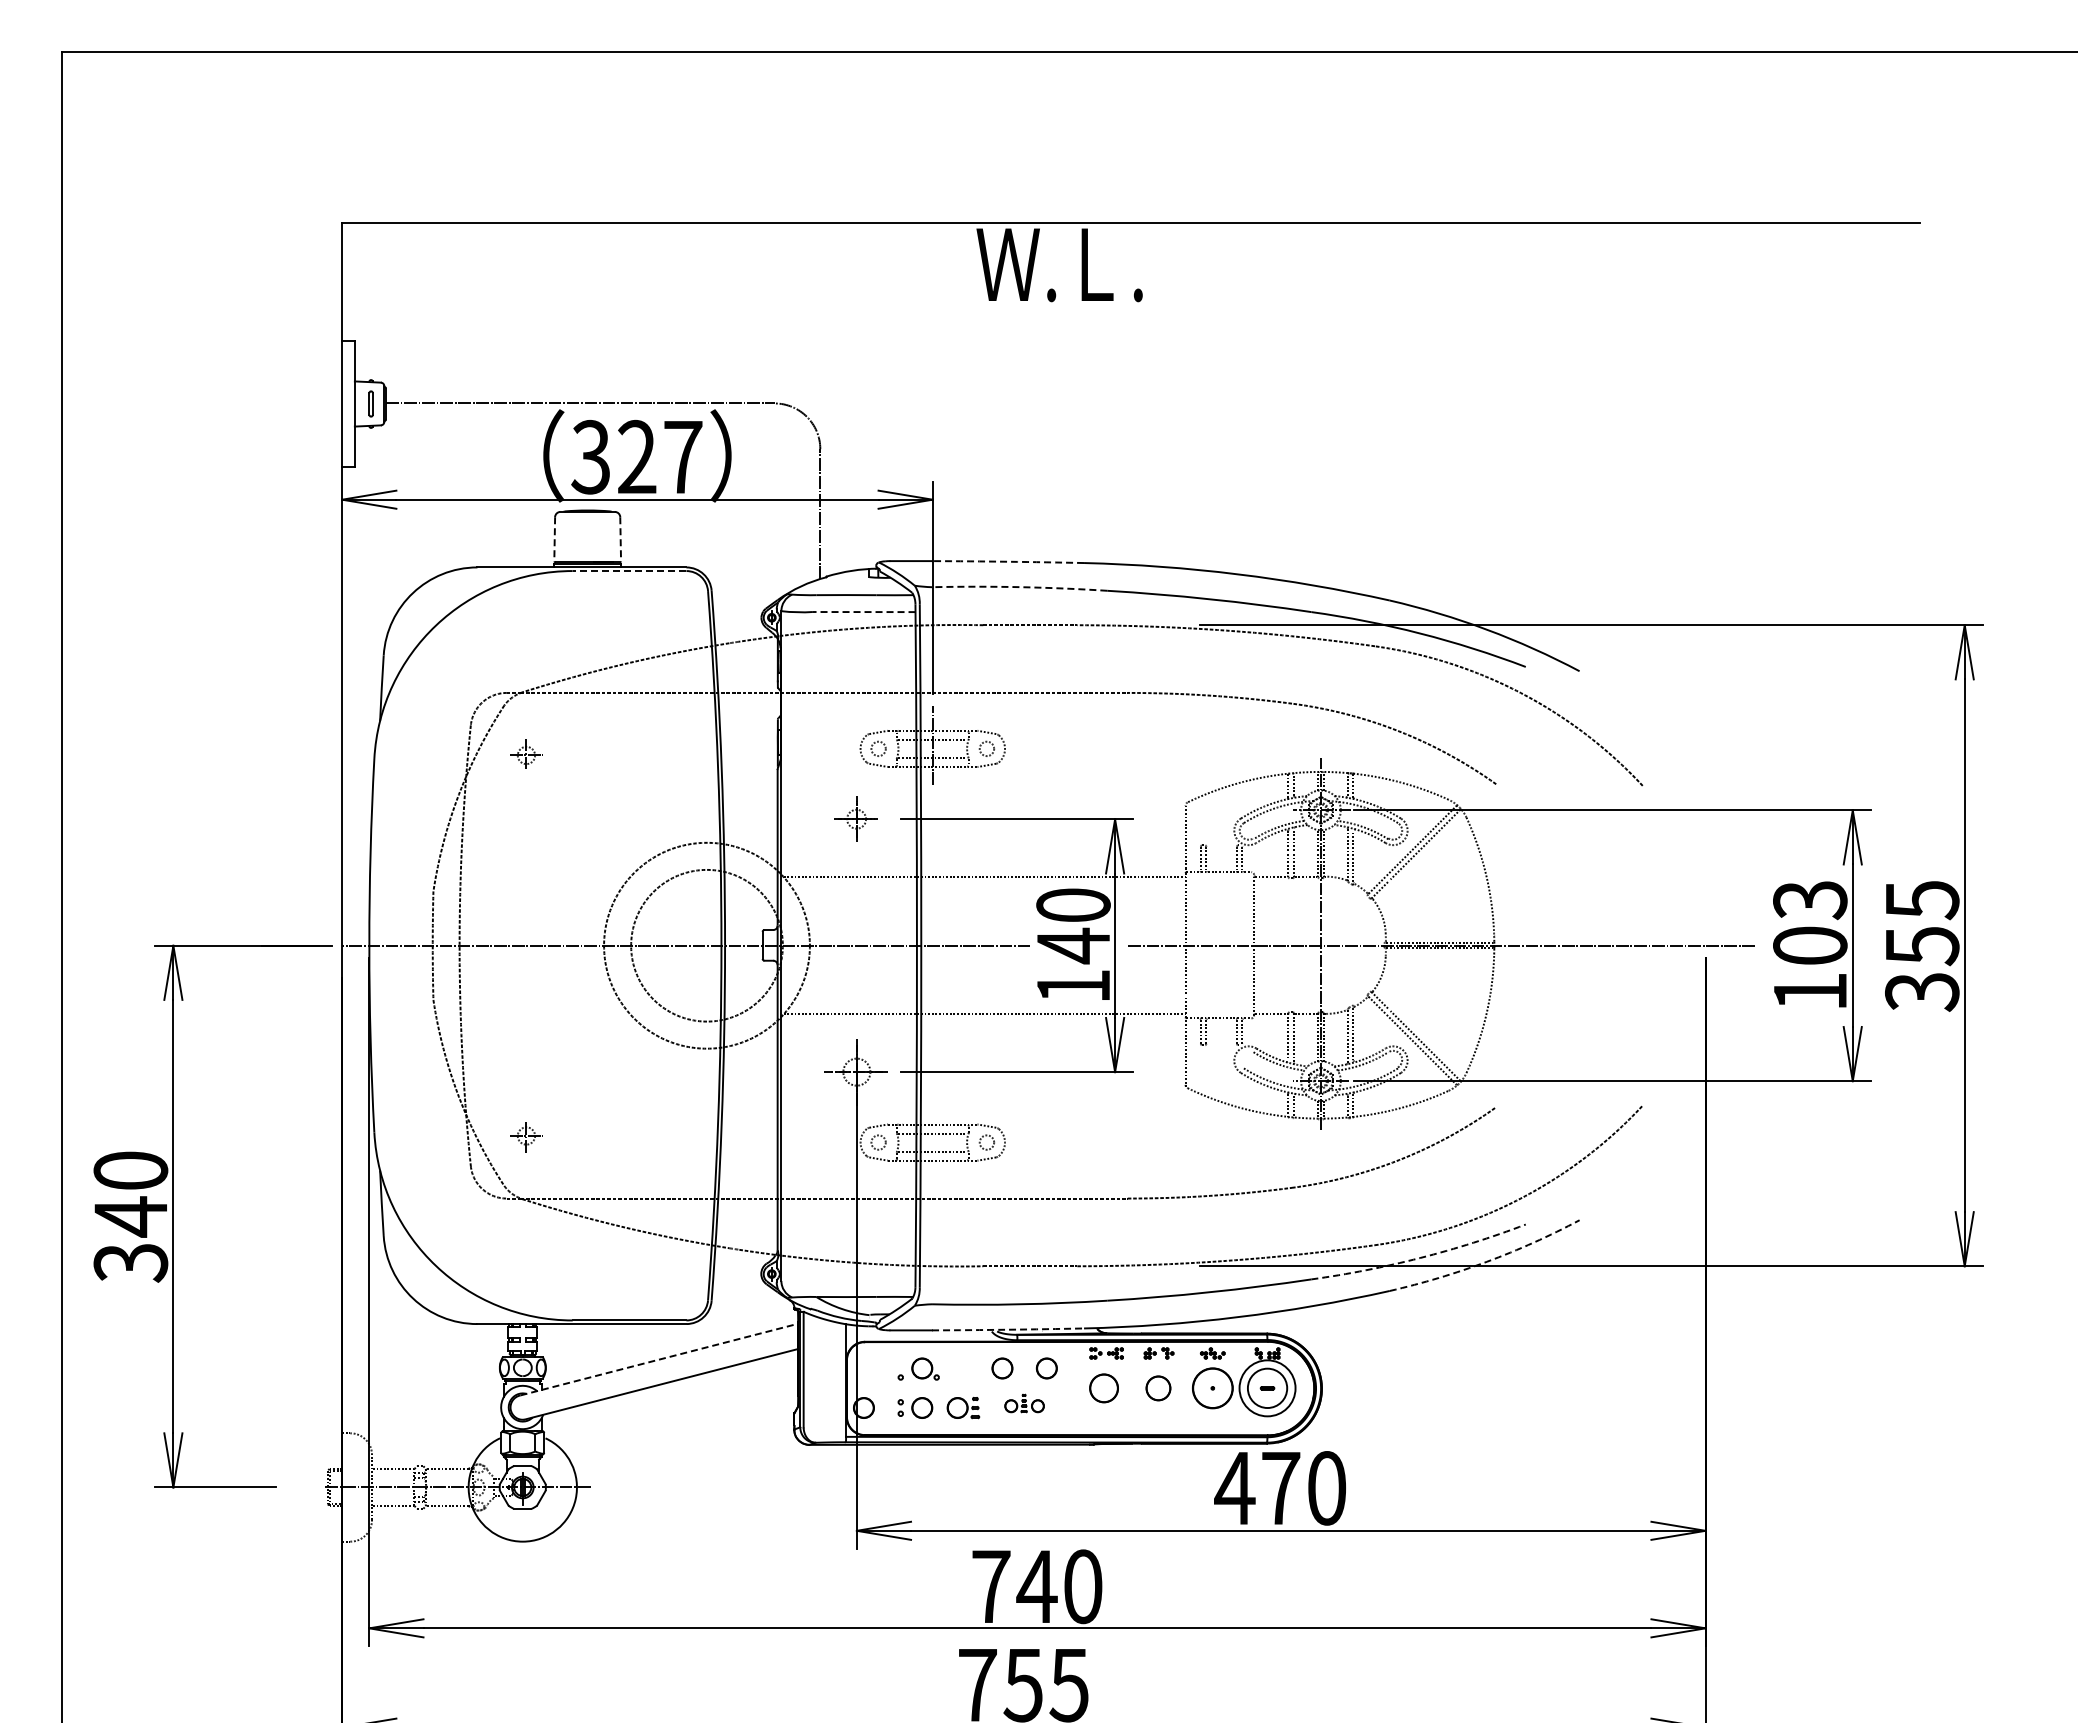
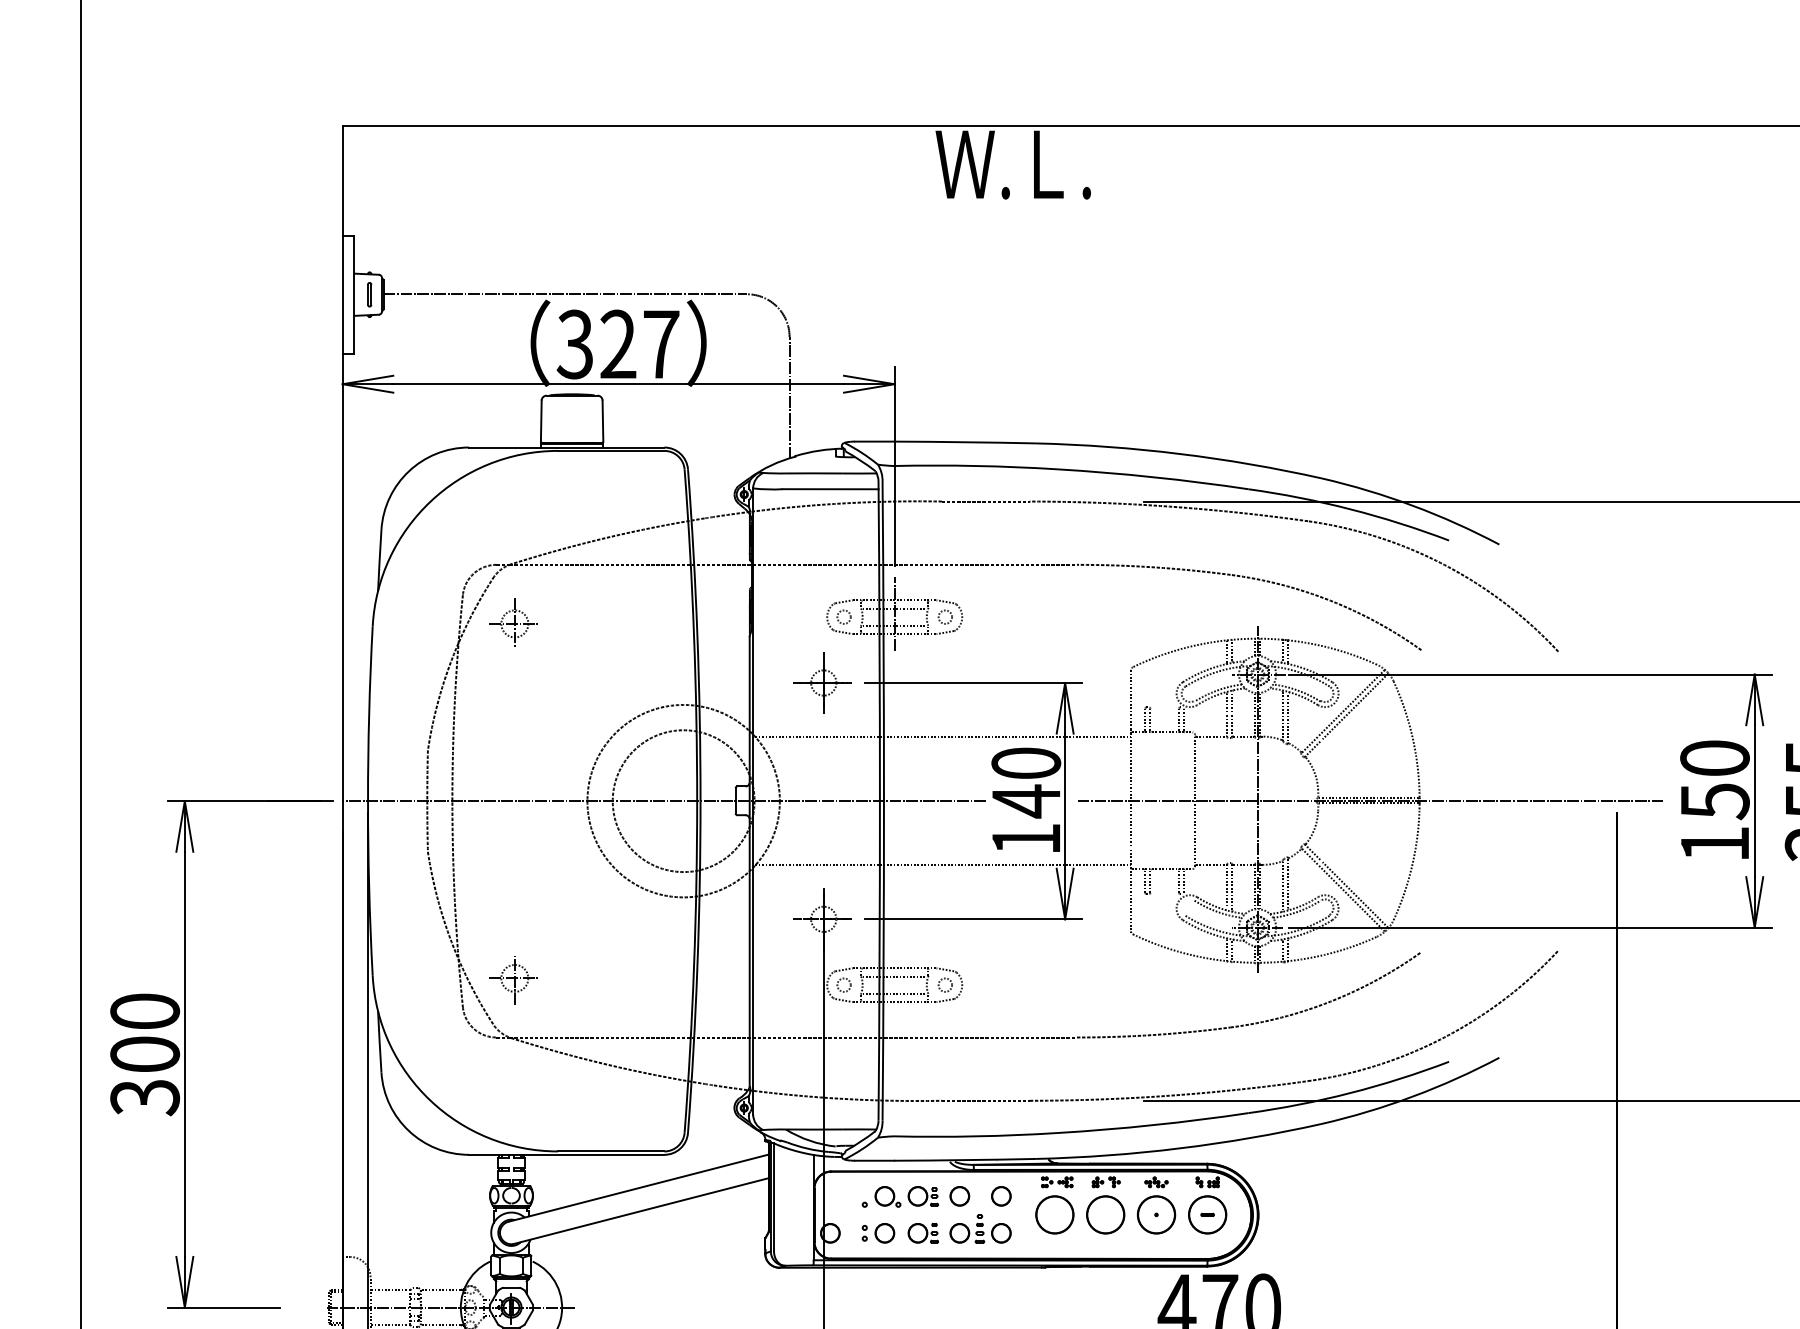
line: (554, 539) -> (541, 421), dashed -> solid
line: (620, 539) -> (602, 421), dashed -> solid
arc: (1008, 561) -> (965, 441), dashed -> solid
line: (629, 571) -> (611, 451), dashed -> solid
arc: (1019, 587) -> (975, 466), dashed -> solid
line: (863, 612) -> (829, 489), dashed -> solid
part: (526, 754) -> (514, 622), size x1.67
part: (855, 818) -> (822, 682), size x1.43
text: (1810, 923) -> (1715, 780), 103 -> 150
part: (526, 1136) -> (514, 979), size x1.67
text: (130, 1216) -> (144, 1054), 340 -> 300
arc: (1420, 1258) -> (1350, 1093), dashed -> solid
arc: (1486, 1261) -> (1412, 1096), dashed -> solid
arc: (1008, 1329) -> (965, 1159), dashed -> solid
line: (659, 1359) -> (639, 1187), dashed -> solid
part: (963, 1368) -> (923, 1196), added
circle: (1103, 1388) -> (1054, 1215), size x1.43
circle: (1158, 1388) -> (1105, 1215), size x1.67
circle: (1267, 1388) -> (1207, 1215), size x0.71
part: (1024, 1403) -> (980, 1229), size x1.67

